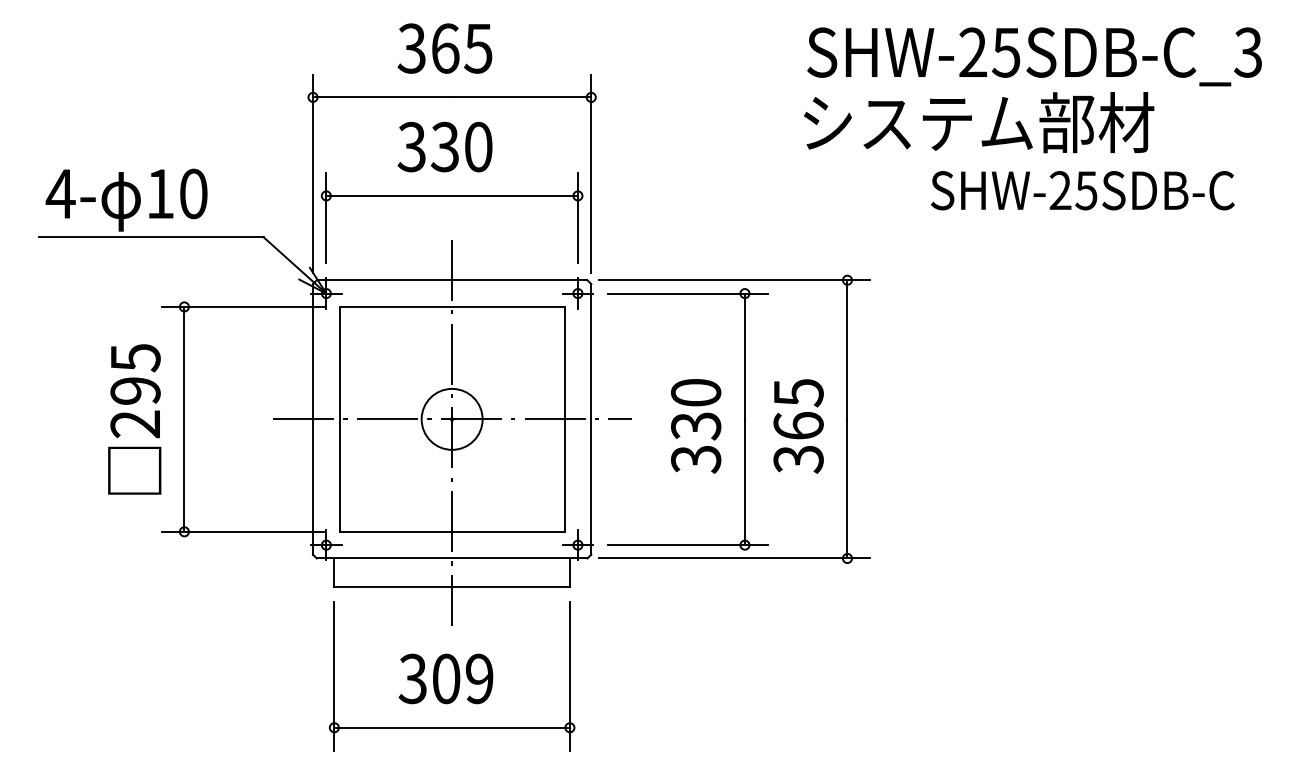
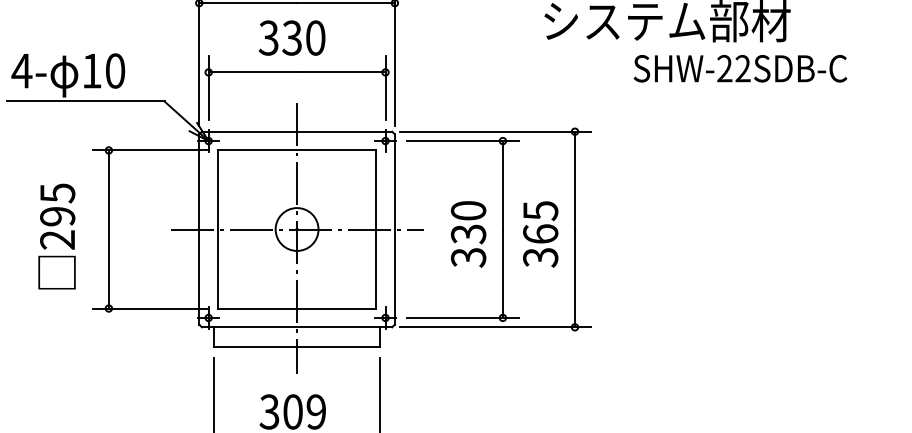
text: (1086, 190) -> (743, 68), SHW-25SDB-C -> SHW-22SDB-C
text: (134, 419) -> (56, 236), moved

